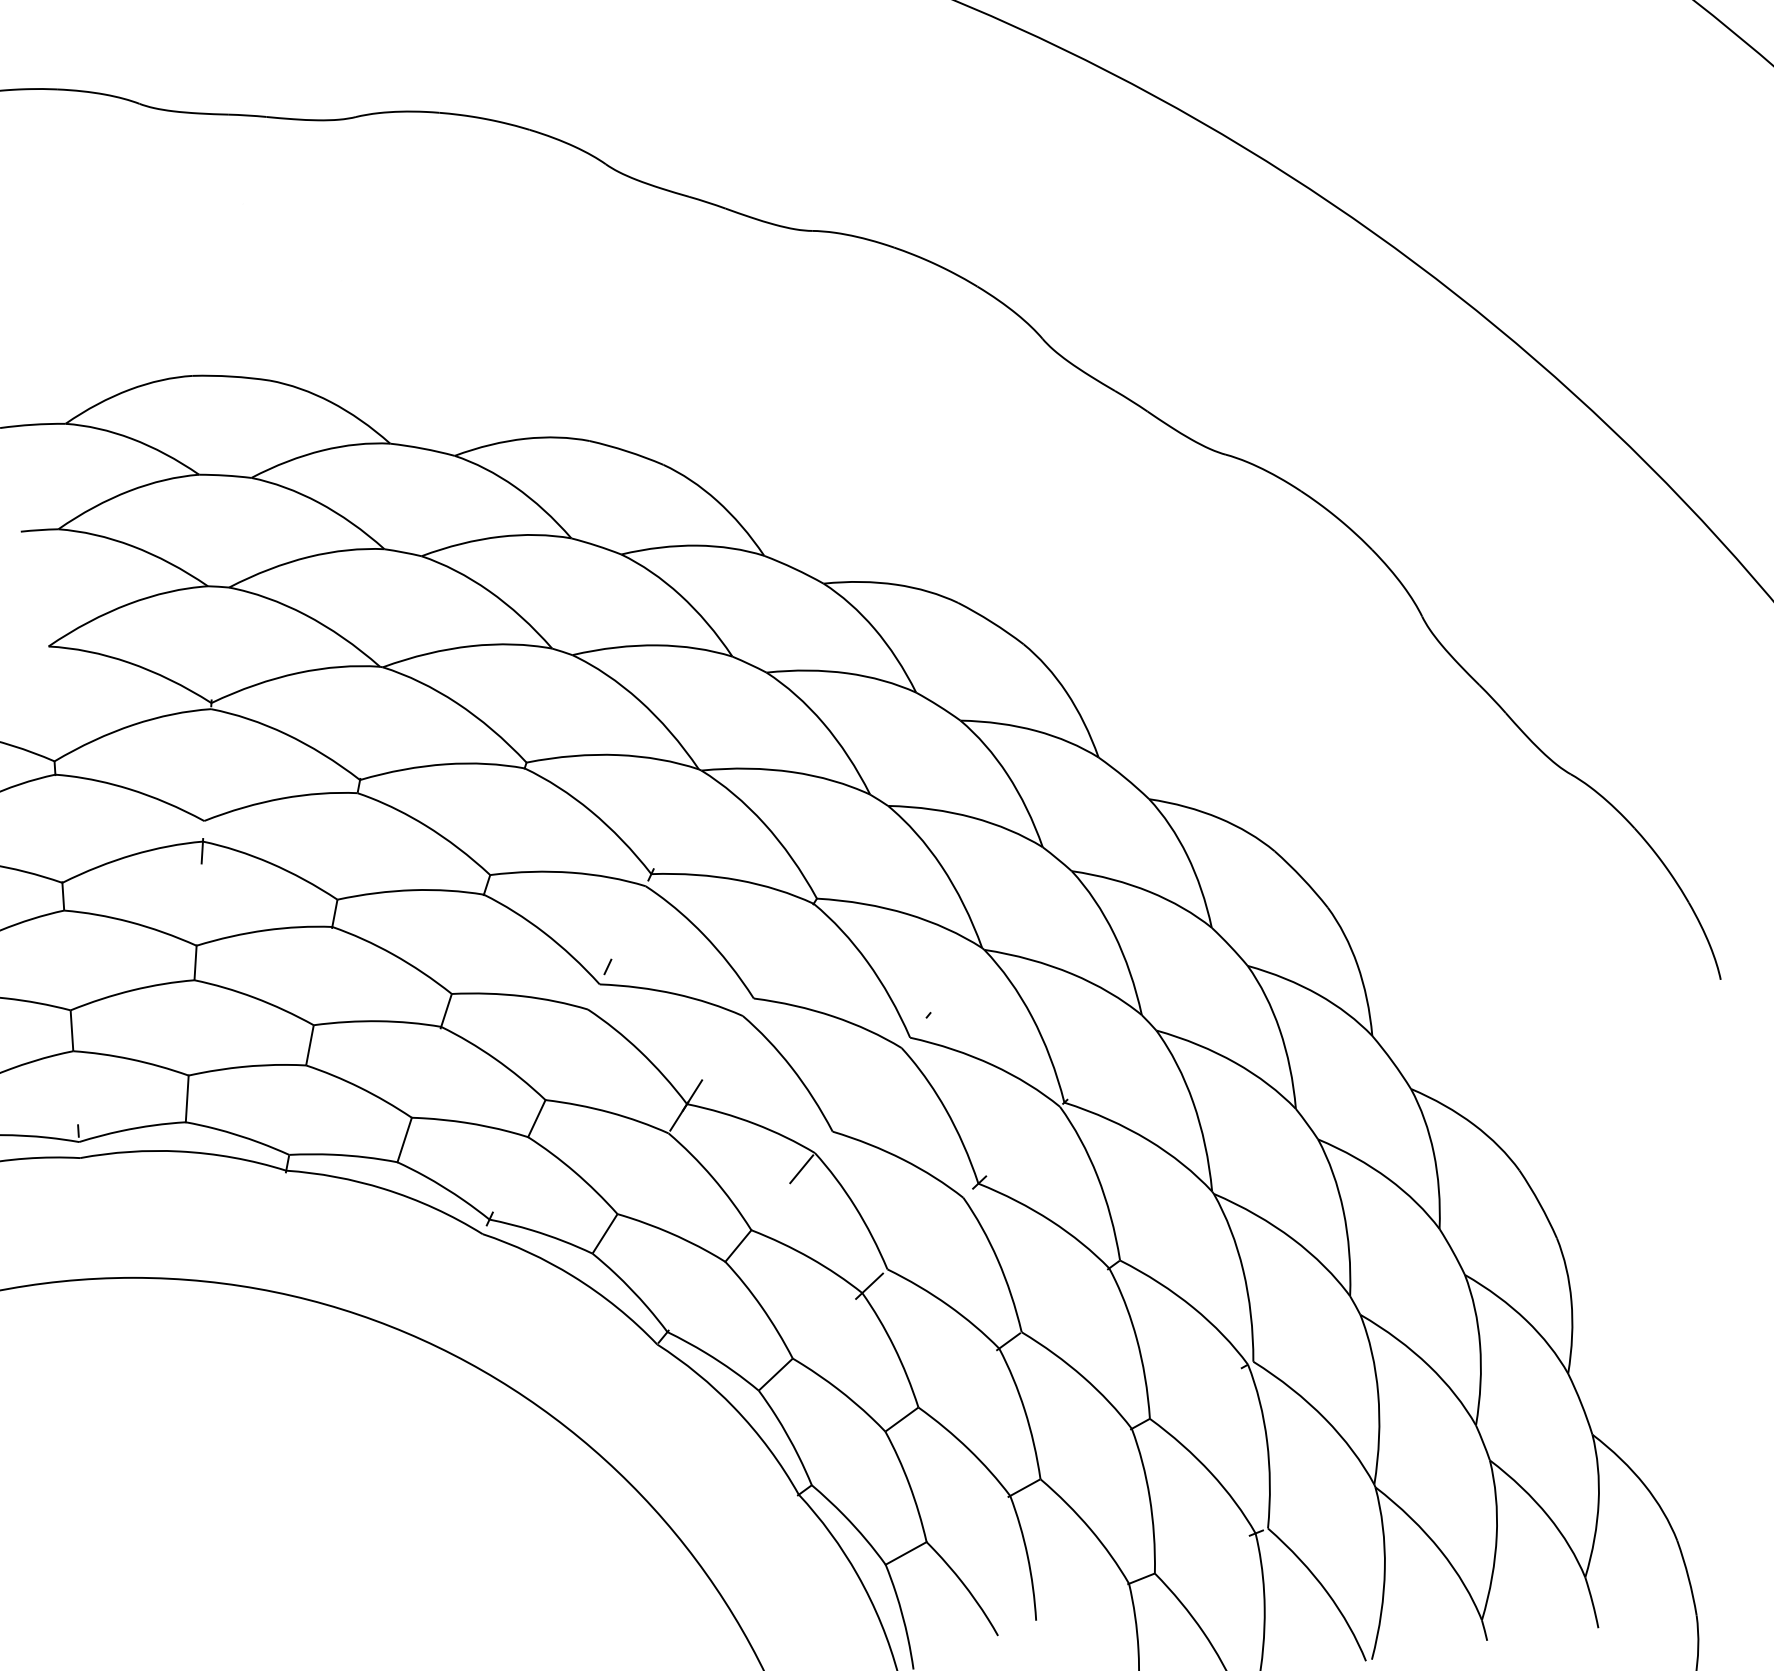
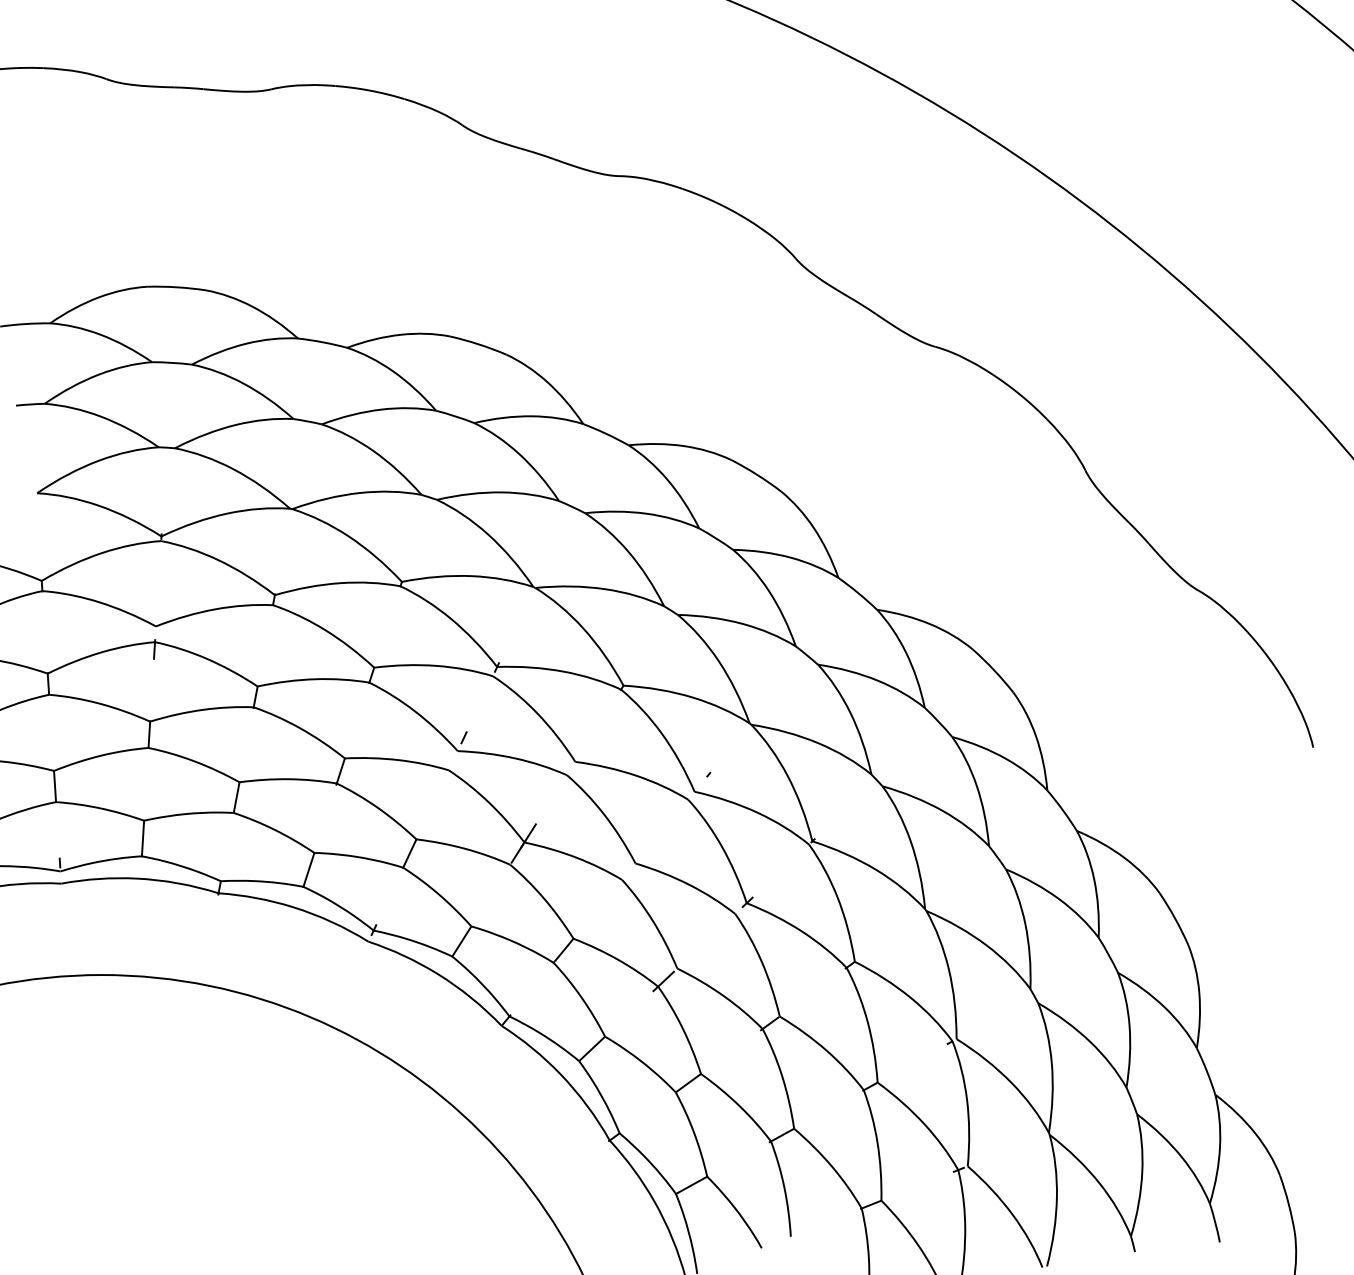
line: (801, 1169) -> (611, 892), removed

